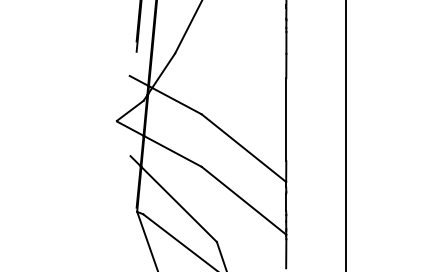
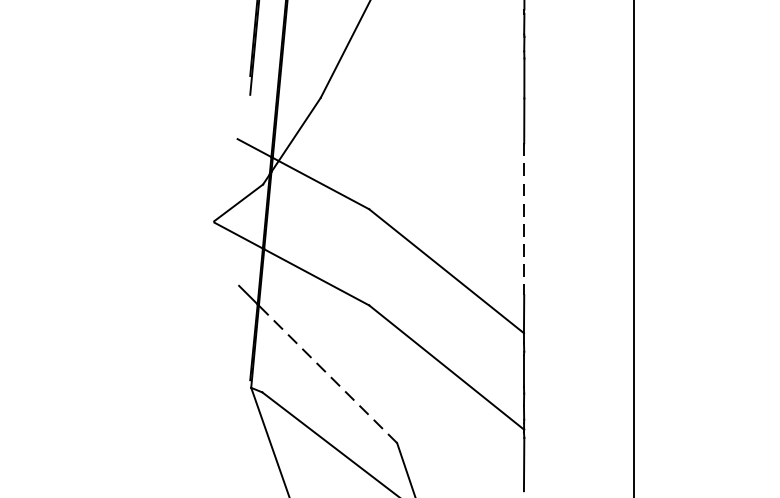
line: (286, 120) -> (524, 220), solid -> dashed
line: (178, 204) -> (326, 374), solid -> dashed

